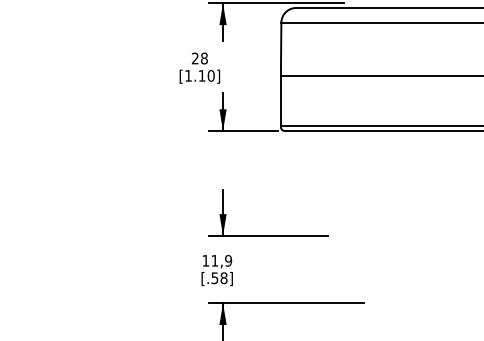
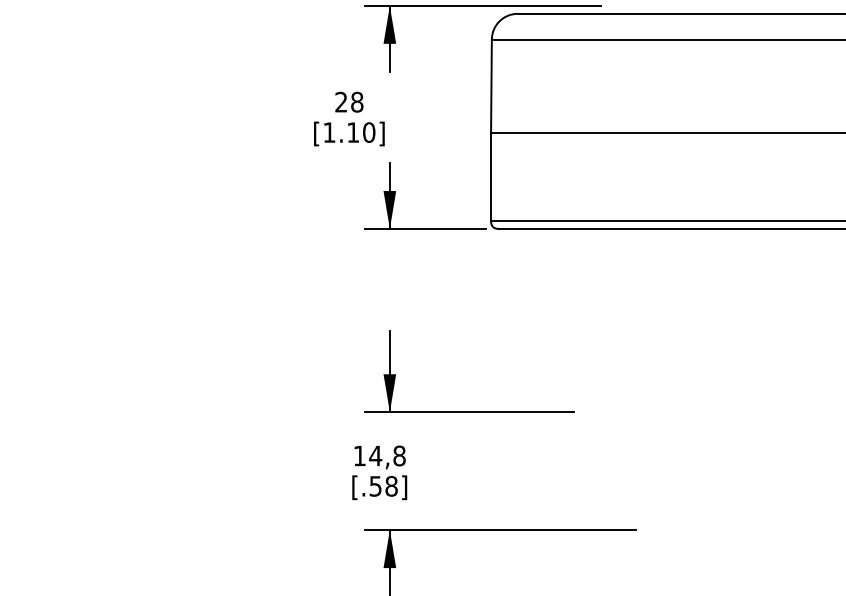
text: (221, 260) -> (387, 455), 11,9 -> 14,8

